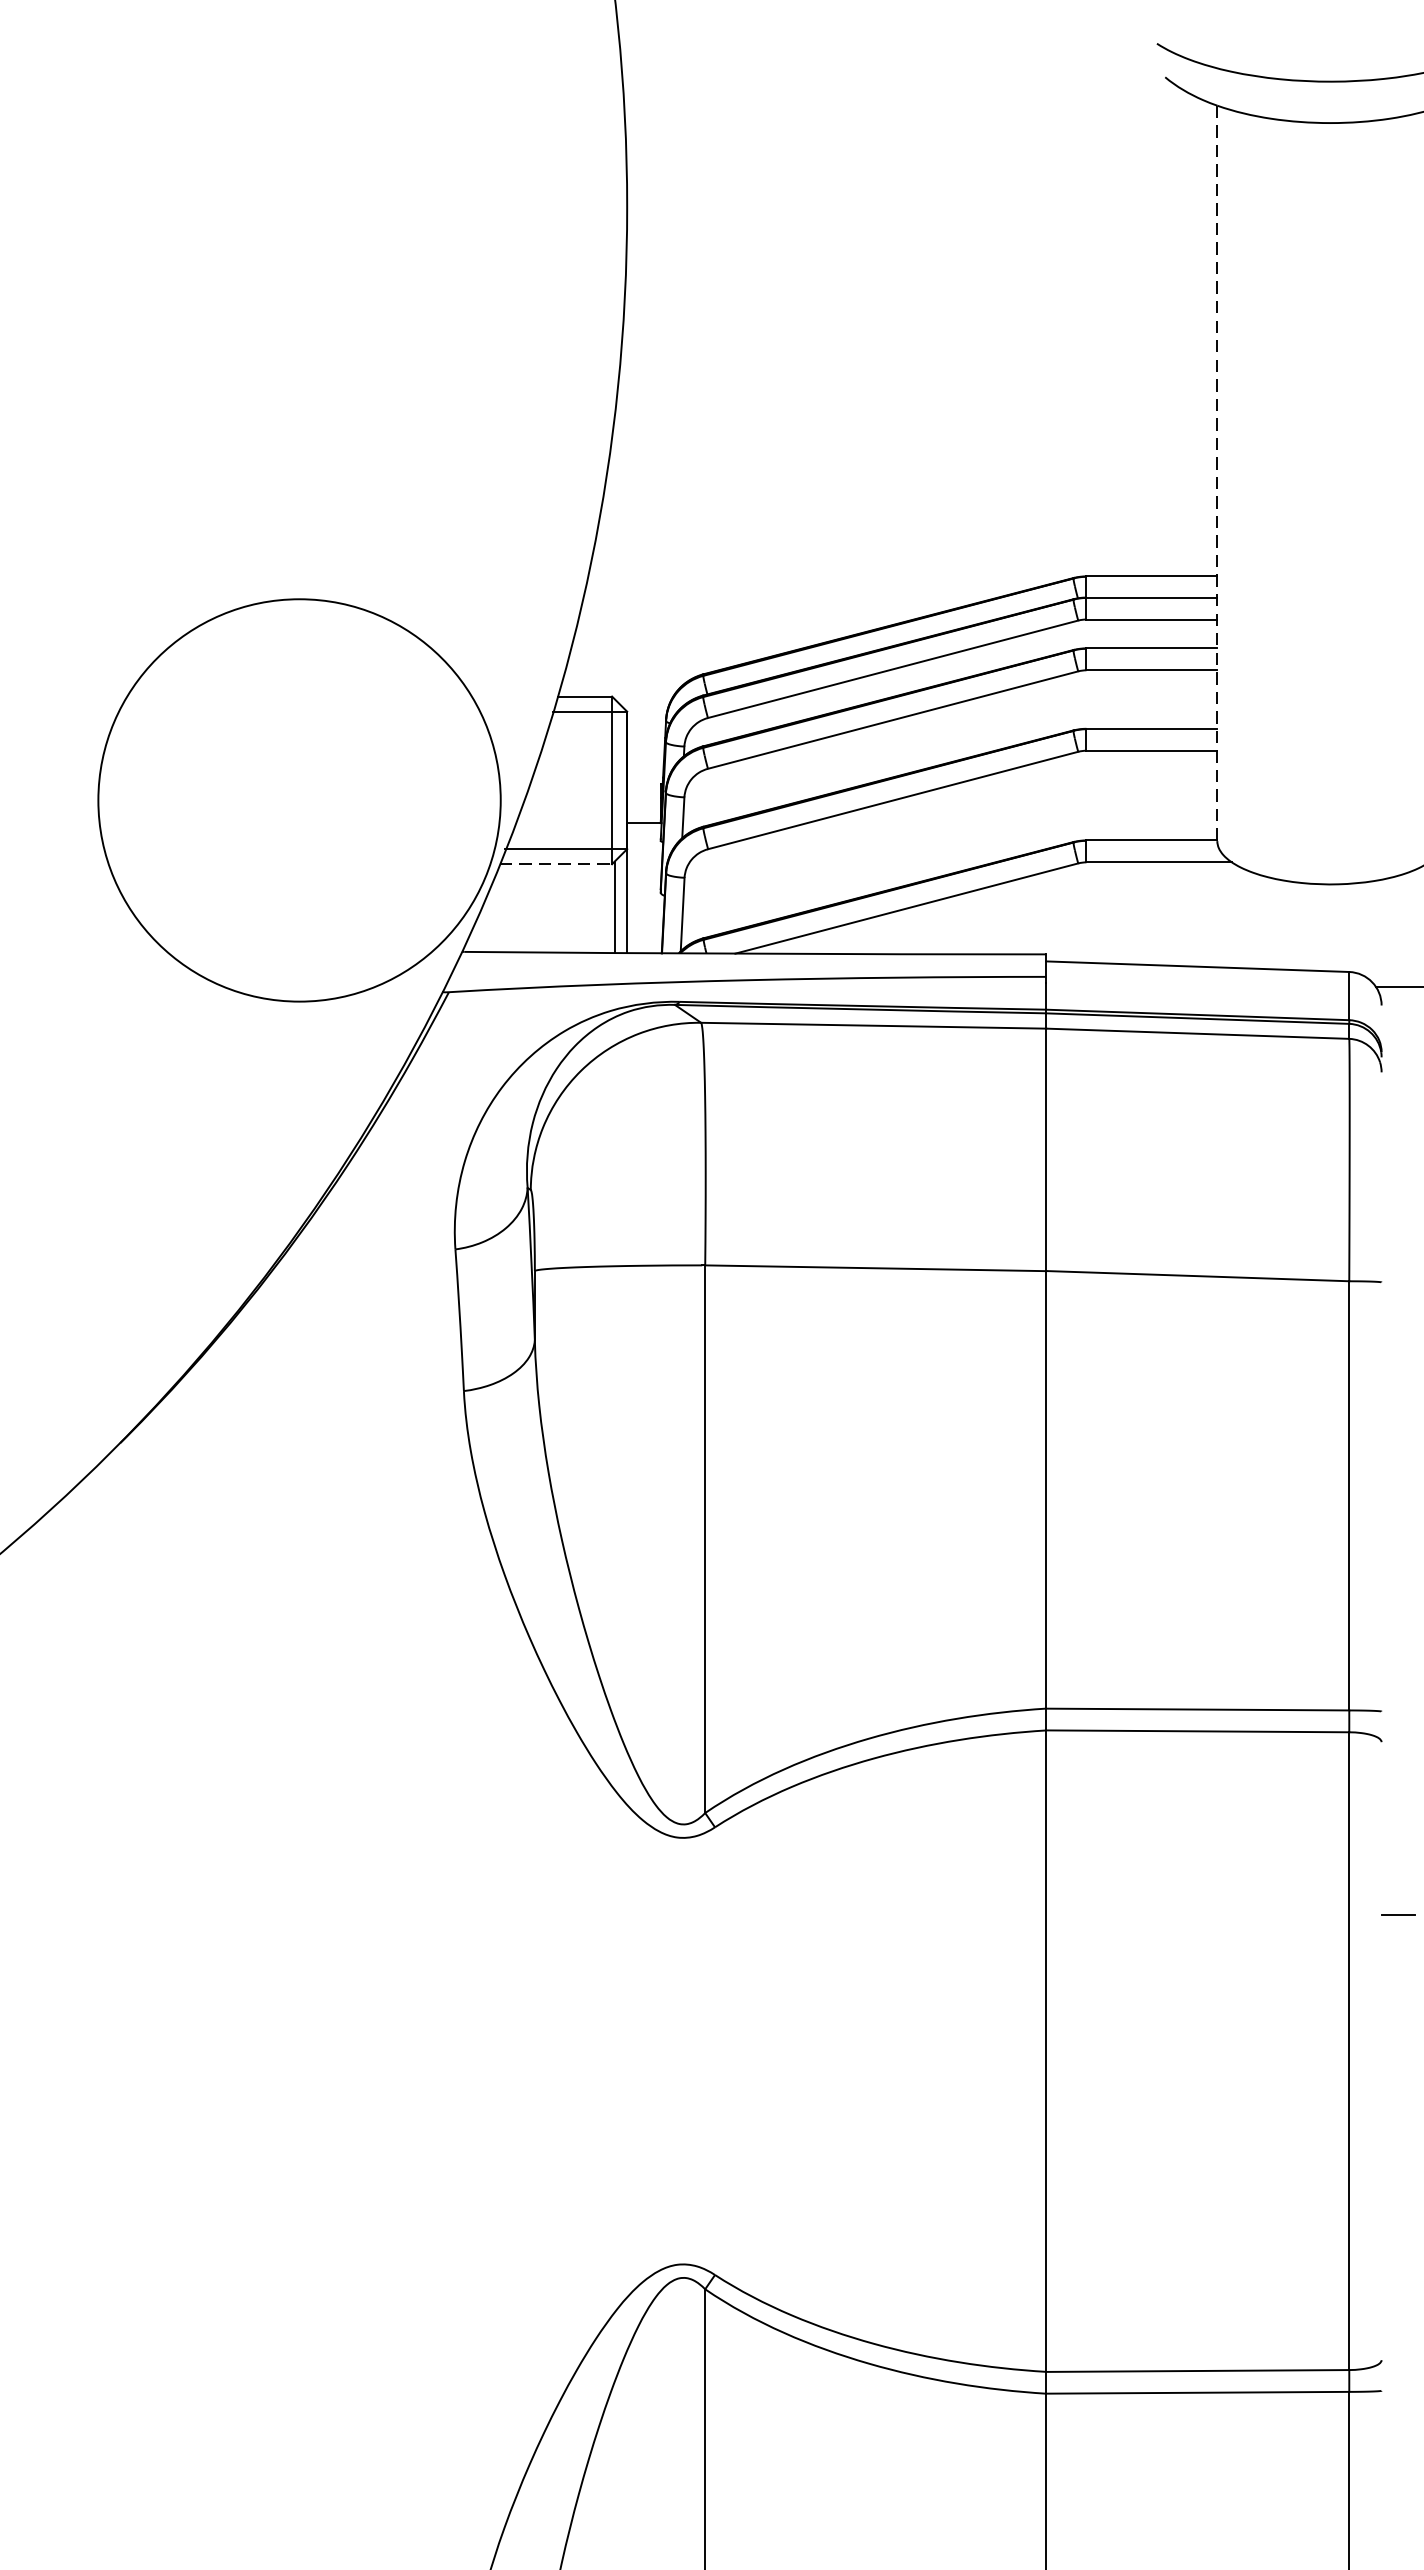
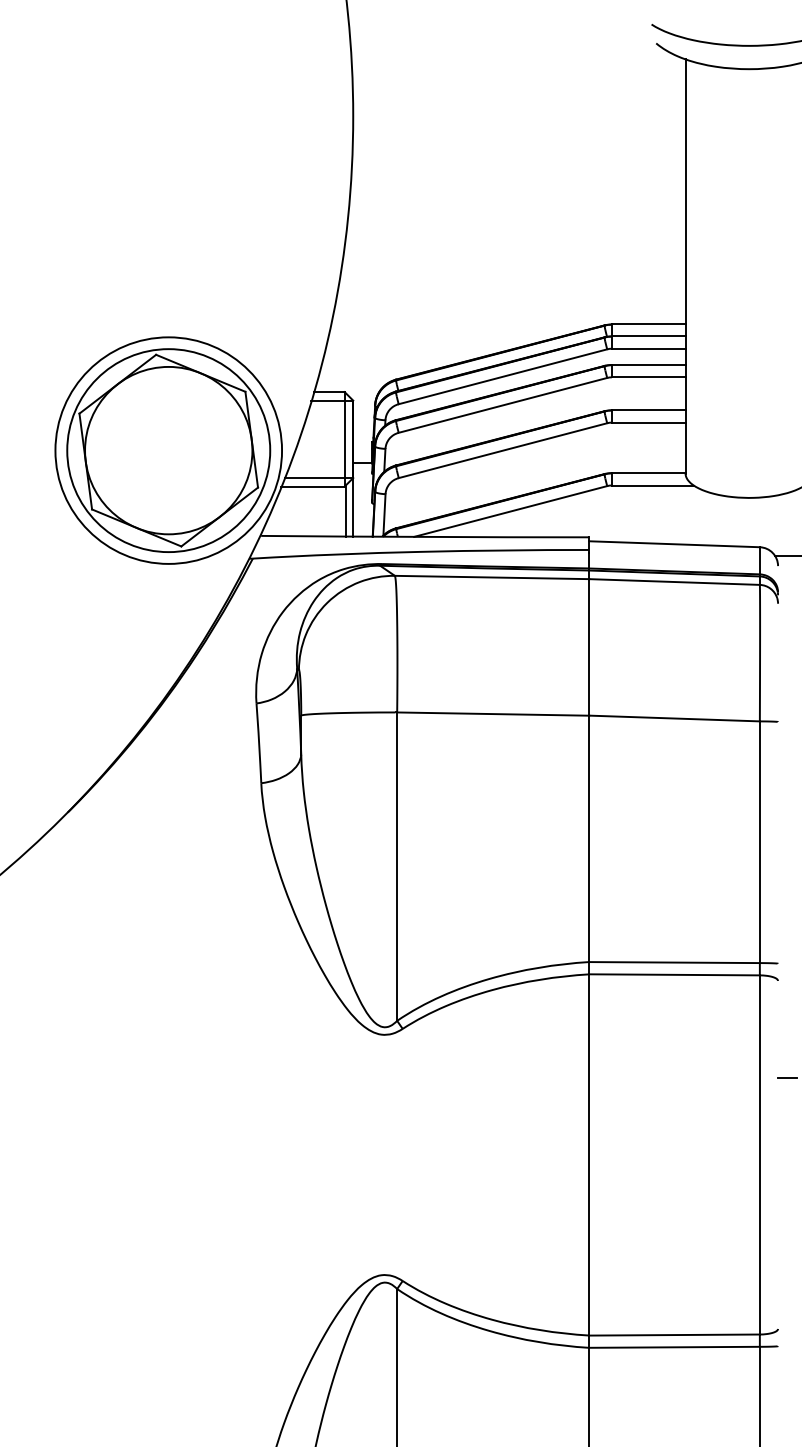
line: (1217, 473) -> (685, 266), dashed -> solid
part: (299, 800) -> (168, 450), added
line: (556, 864) -> (313, 486), dashed -> solid

